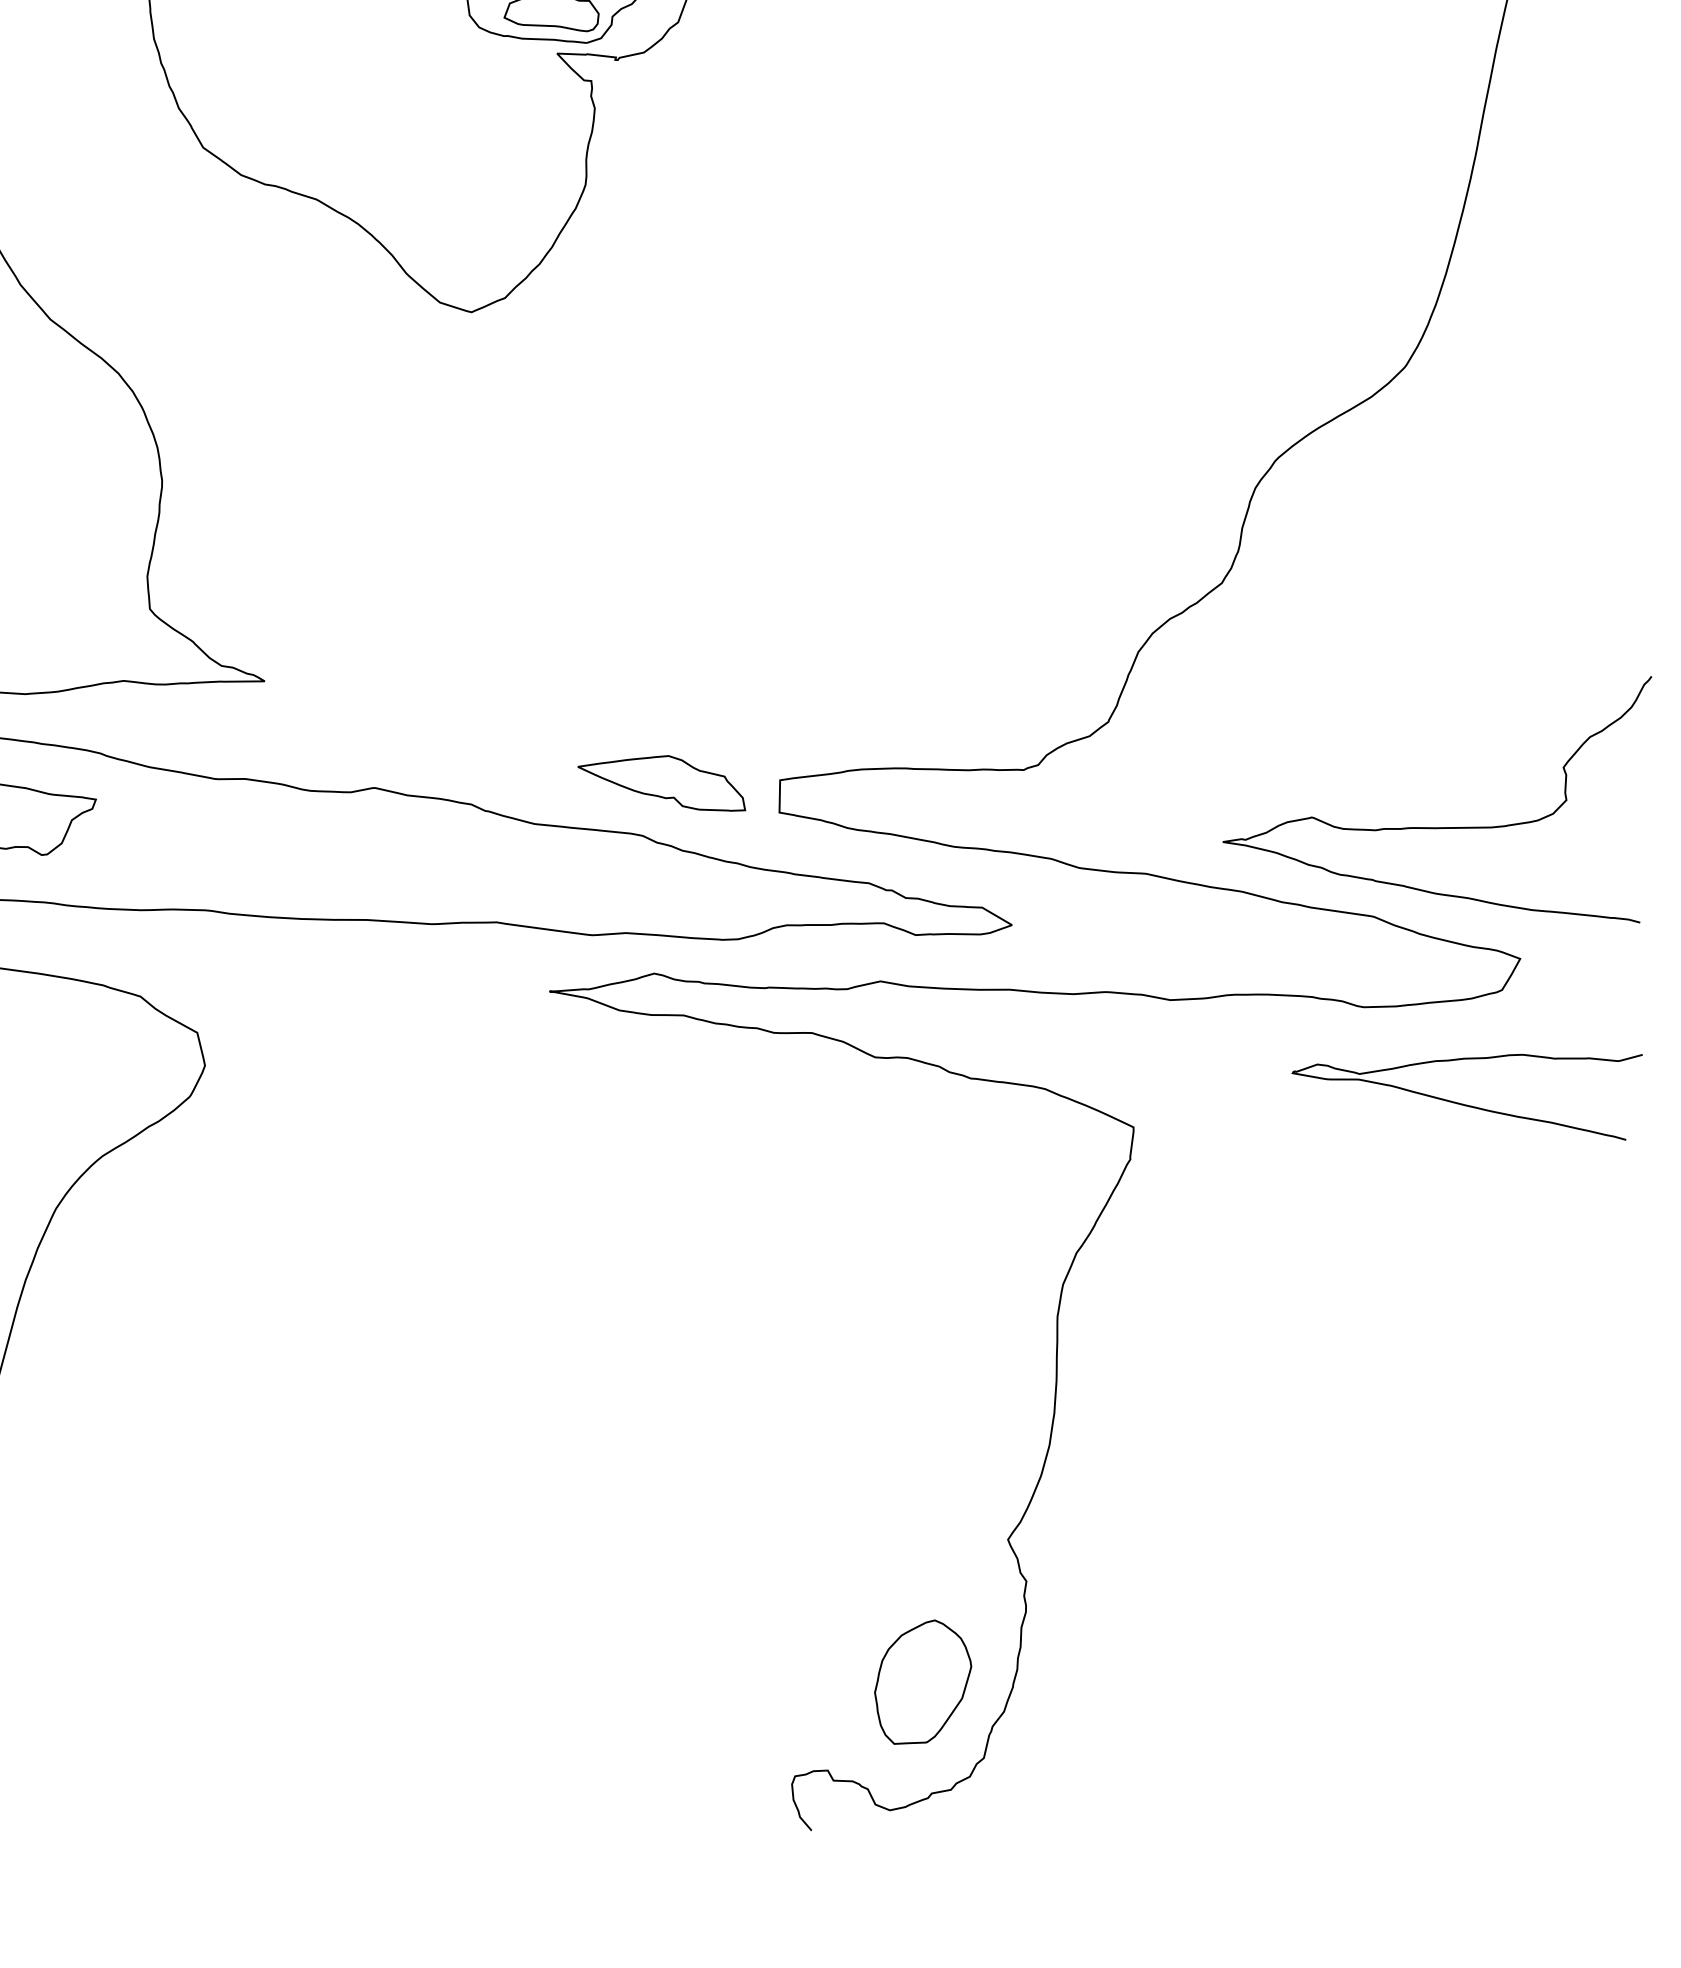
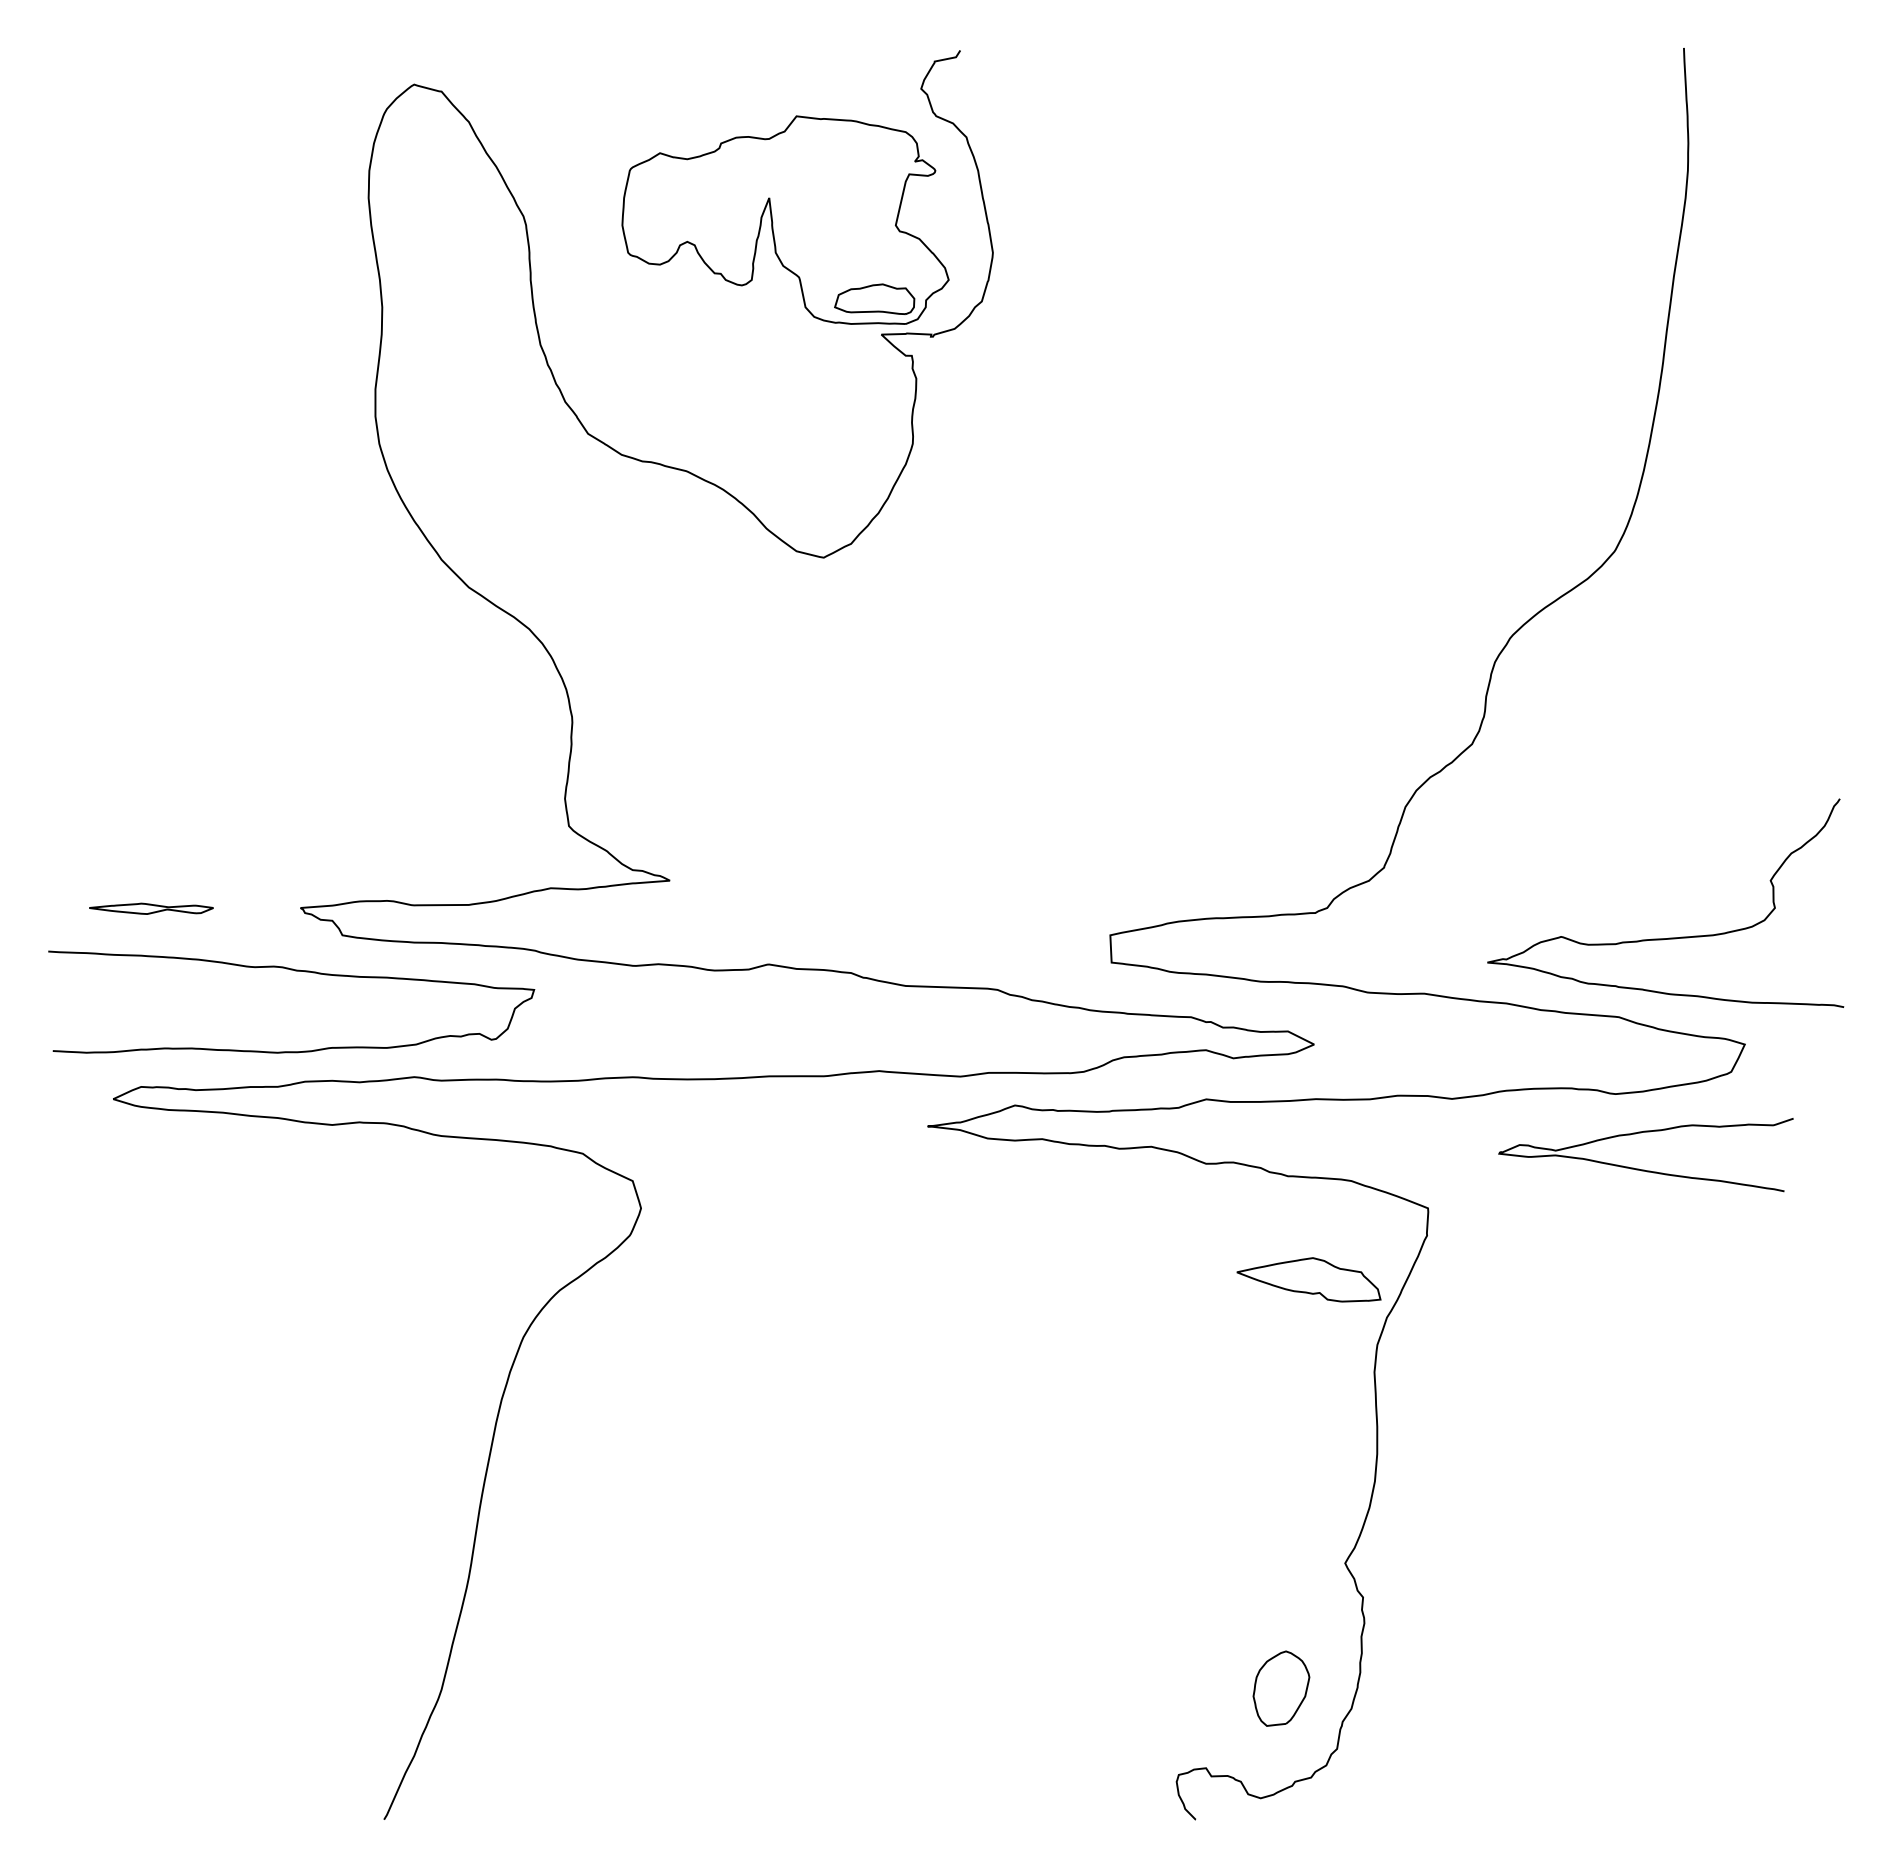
part: (661, 780) -> (1308, 1279), moved
curve: (1462, 1103) -> (1644, 1169), moved
part: (923, 1682) -> (1281, 1688), size x0.7

